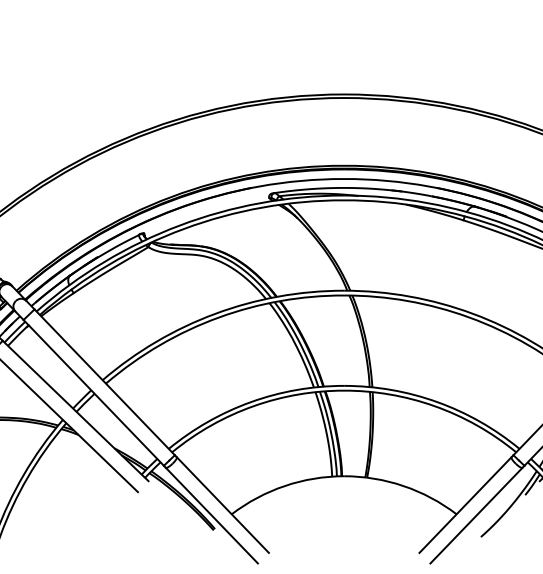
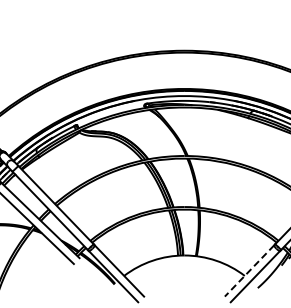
line: (465, 504) -> (249, 270), solid -> dashed

